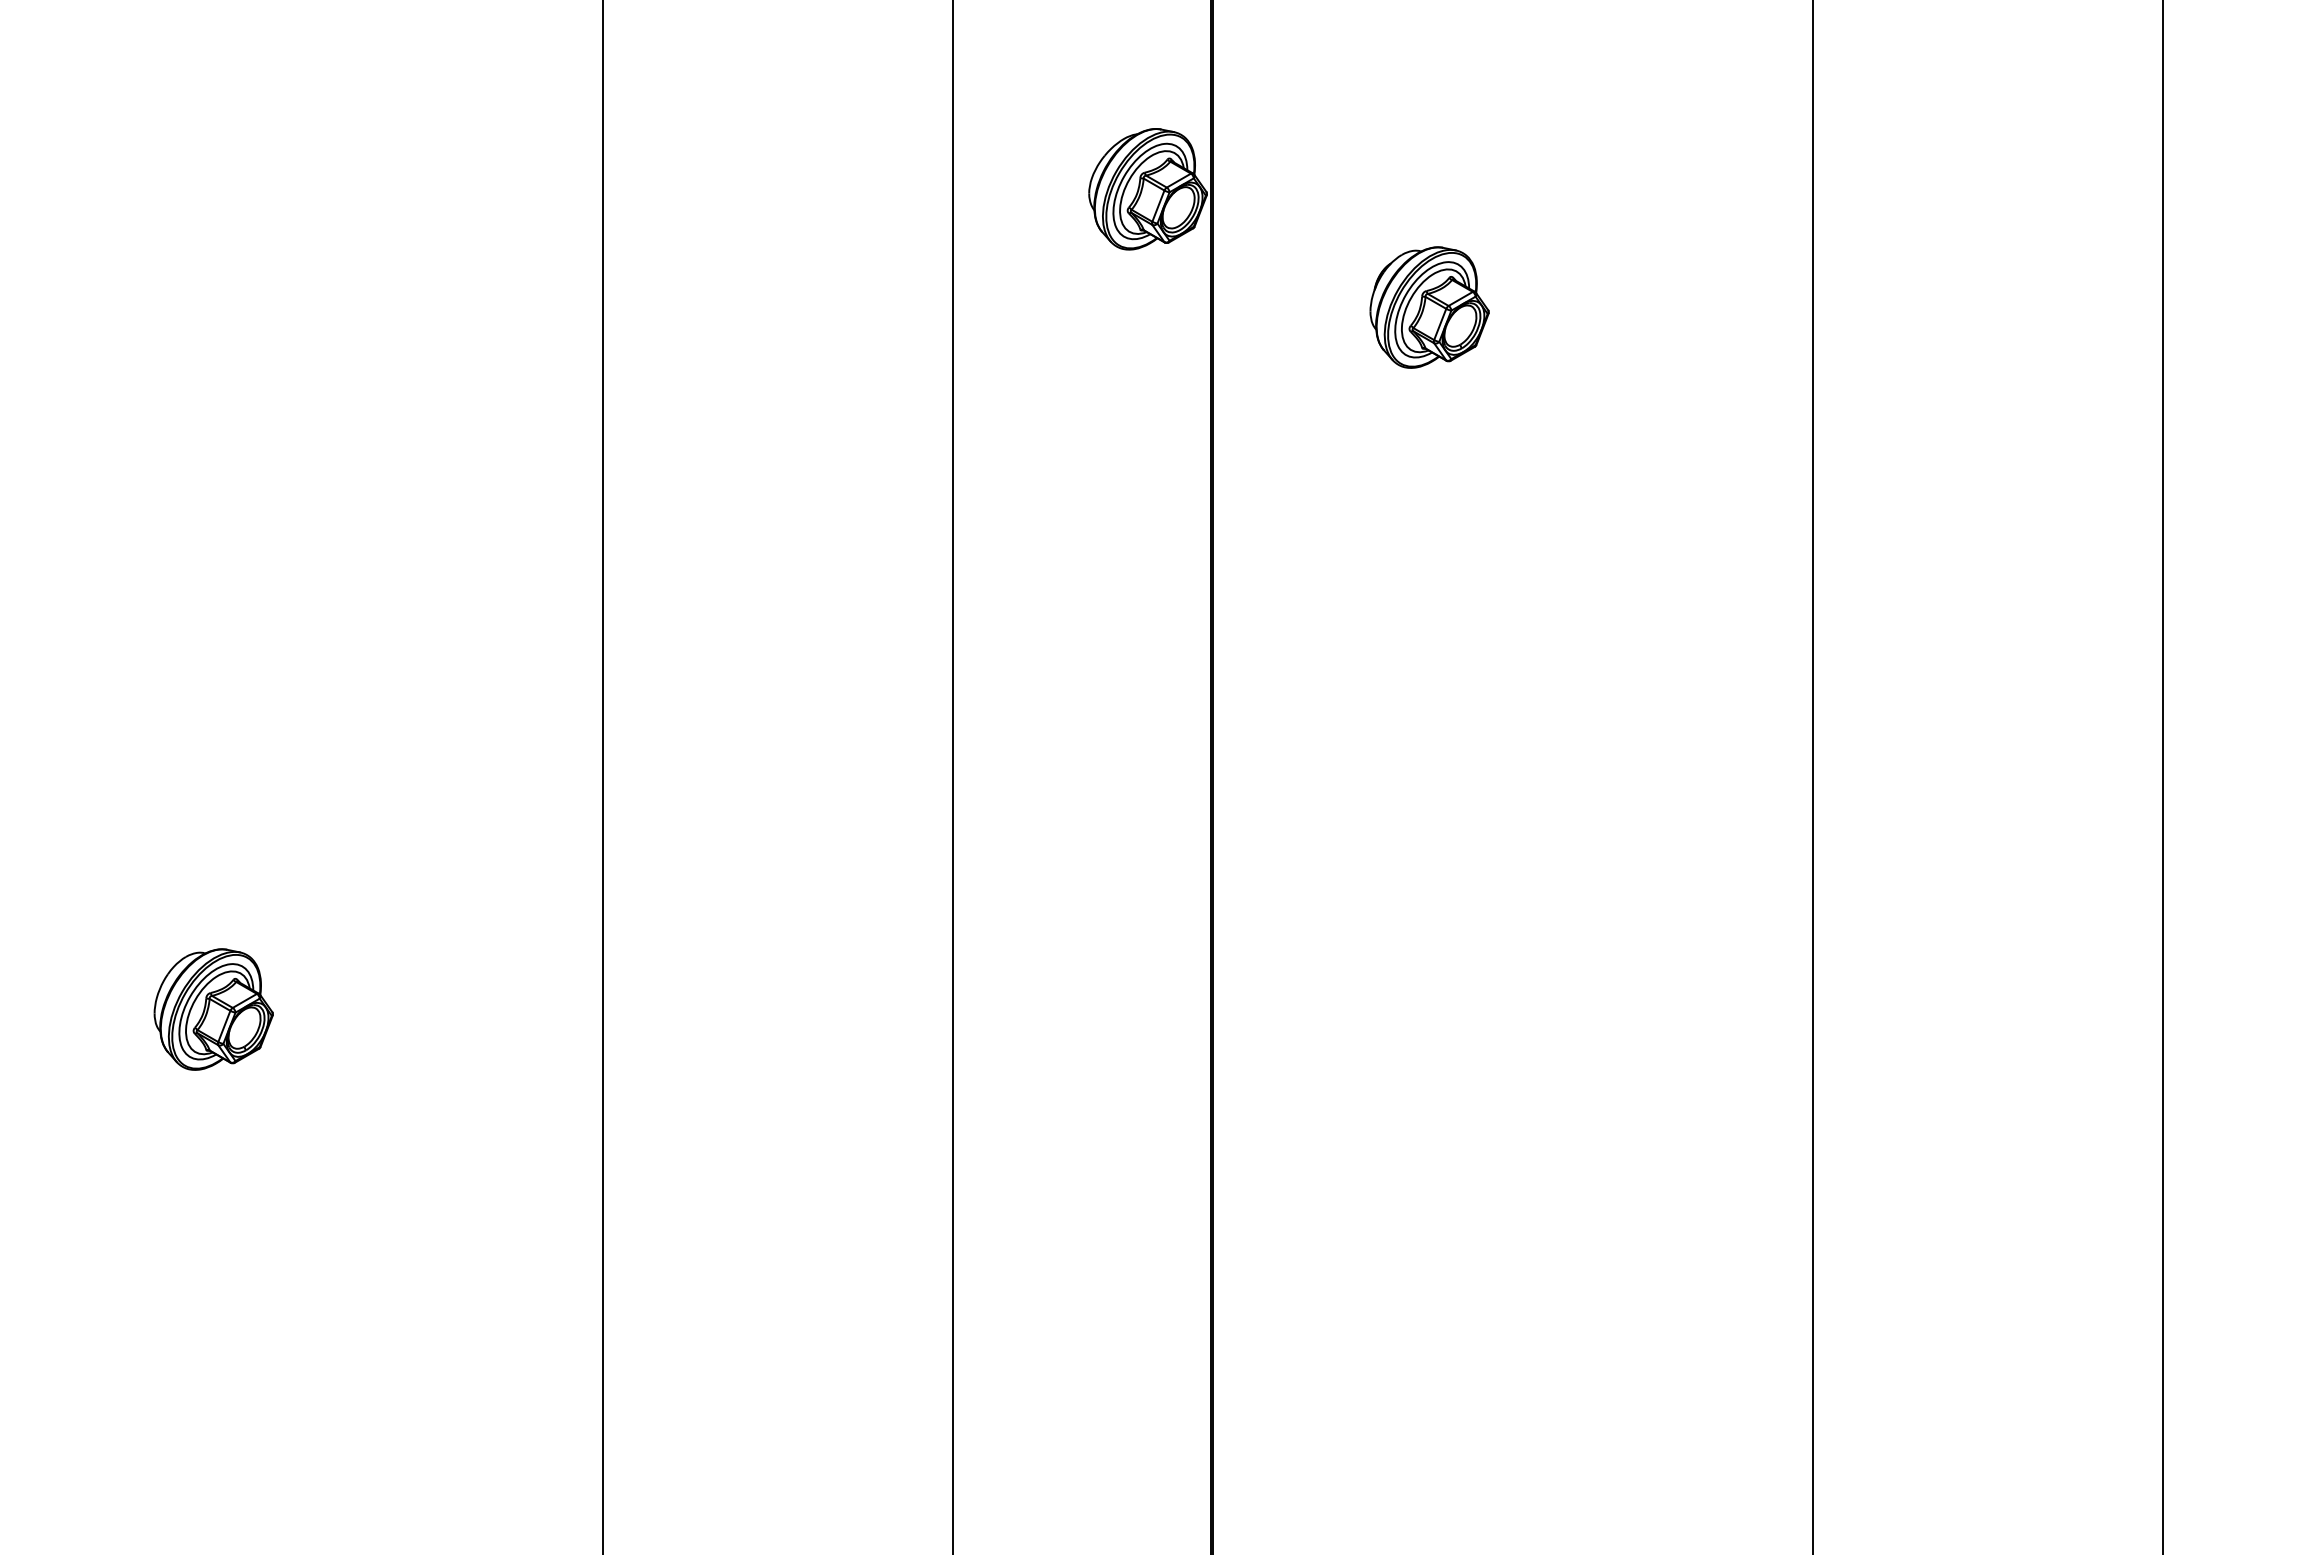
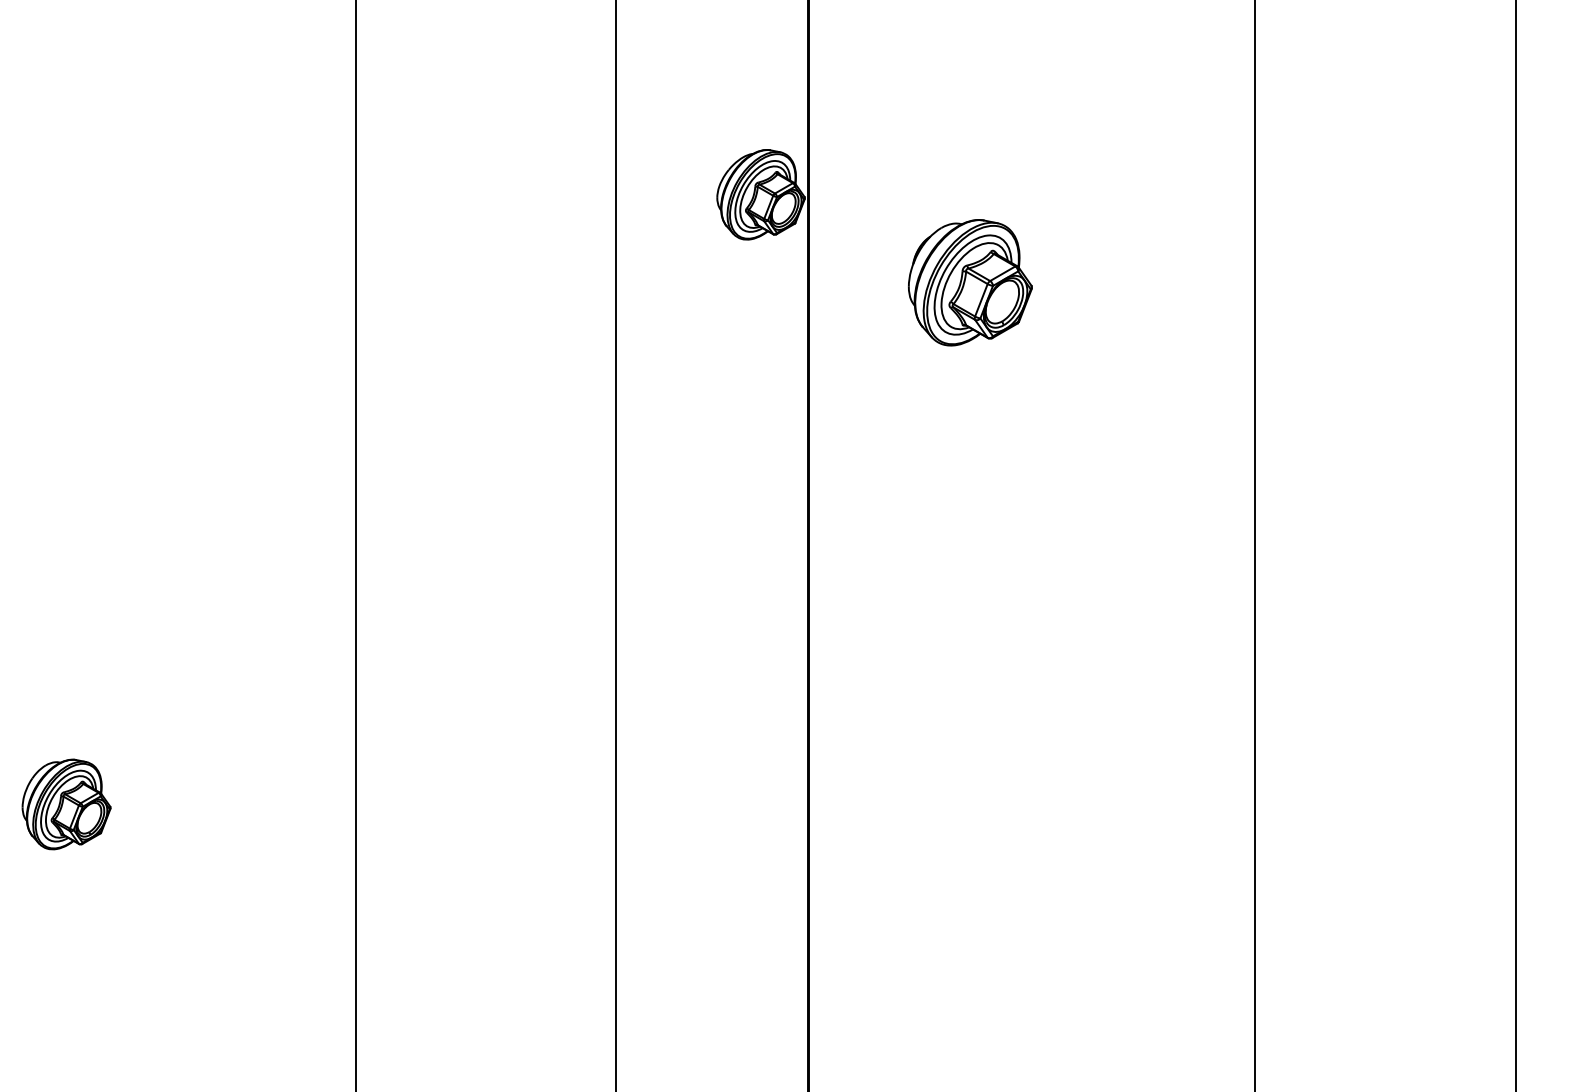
part: (1429, 307) -> (970, 282), size x1.4

